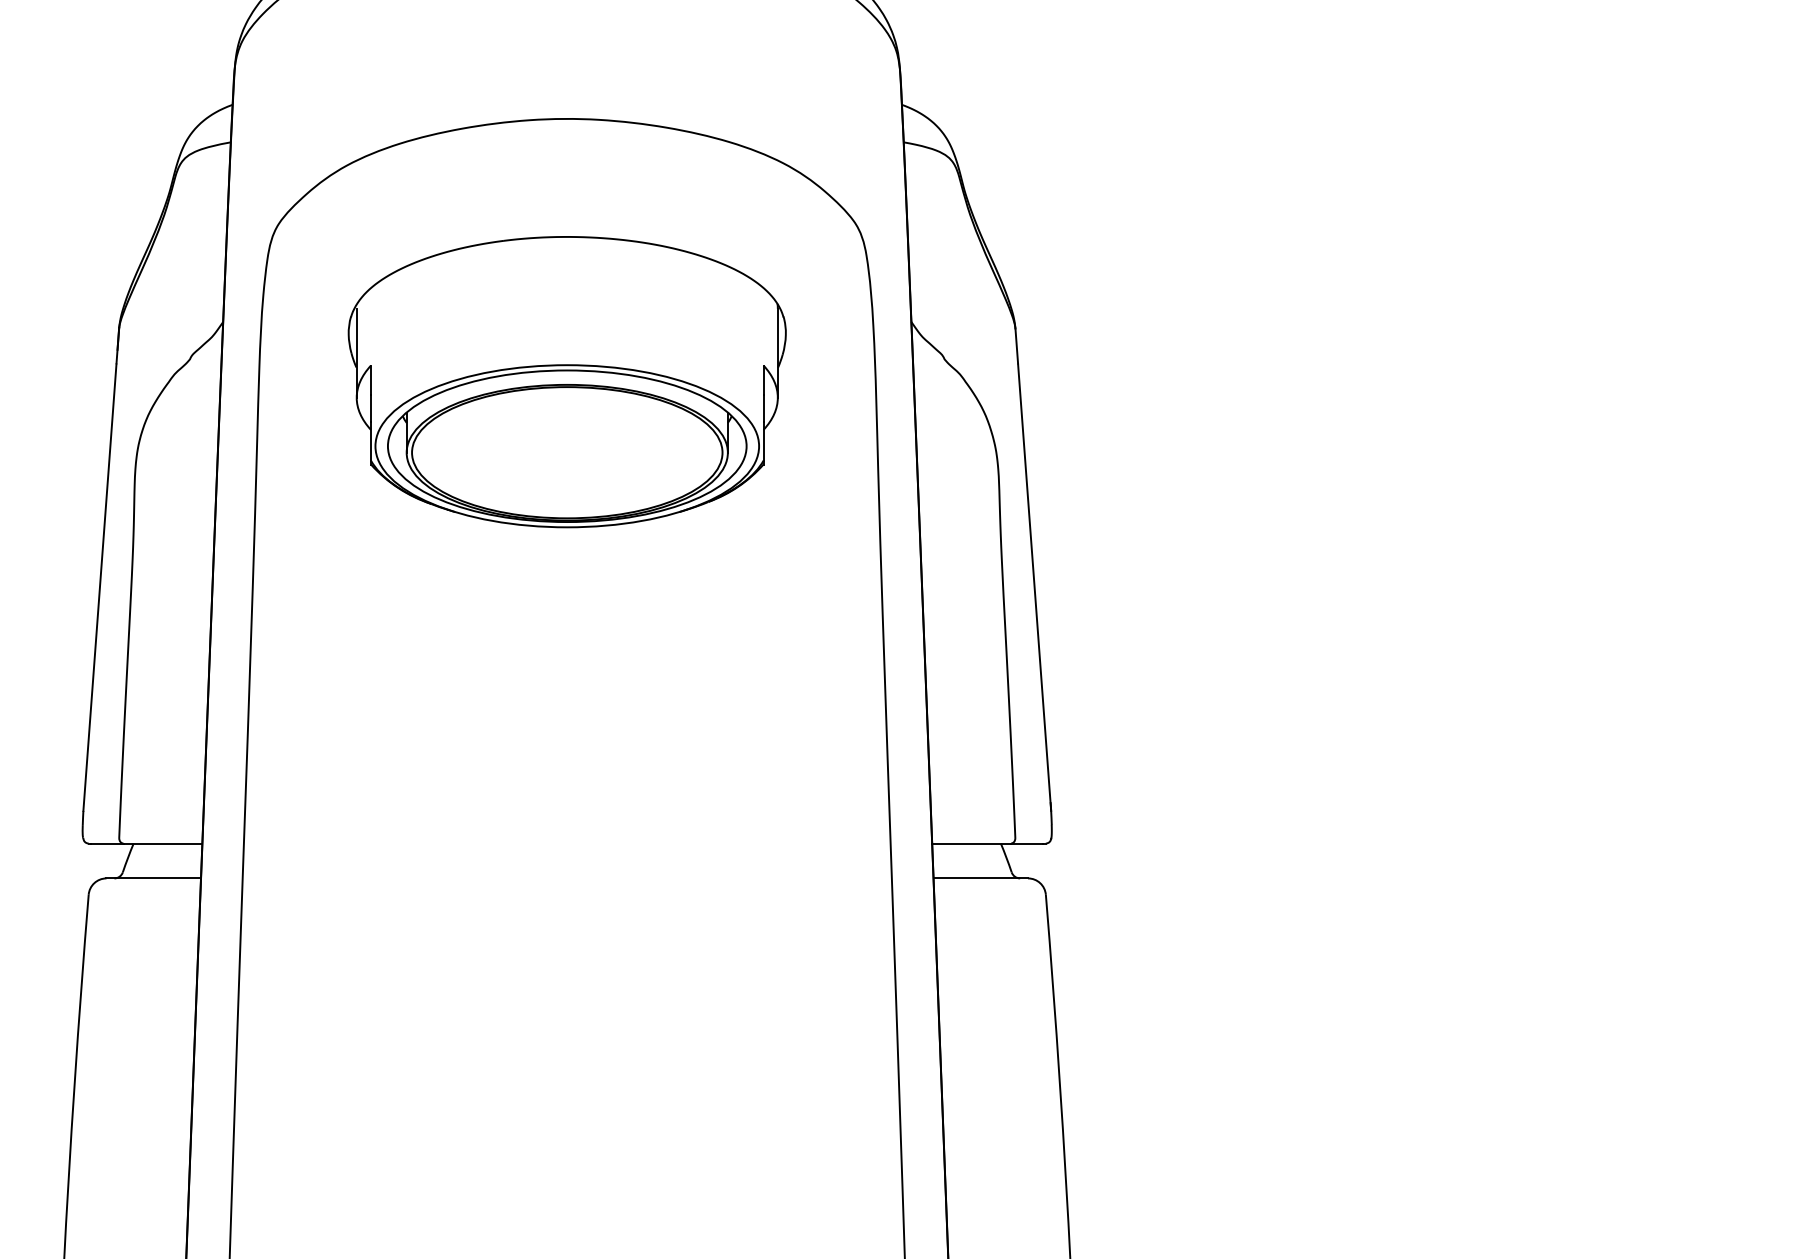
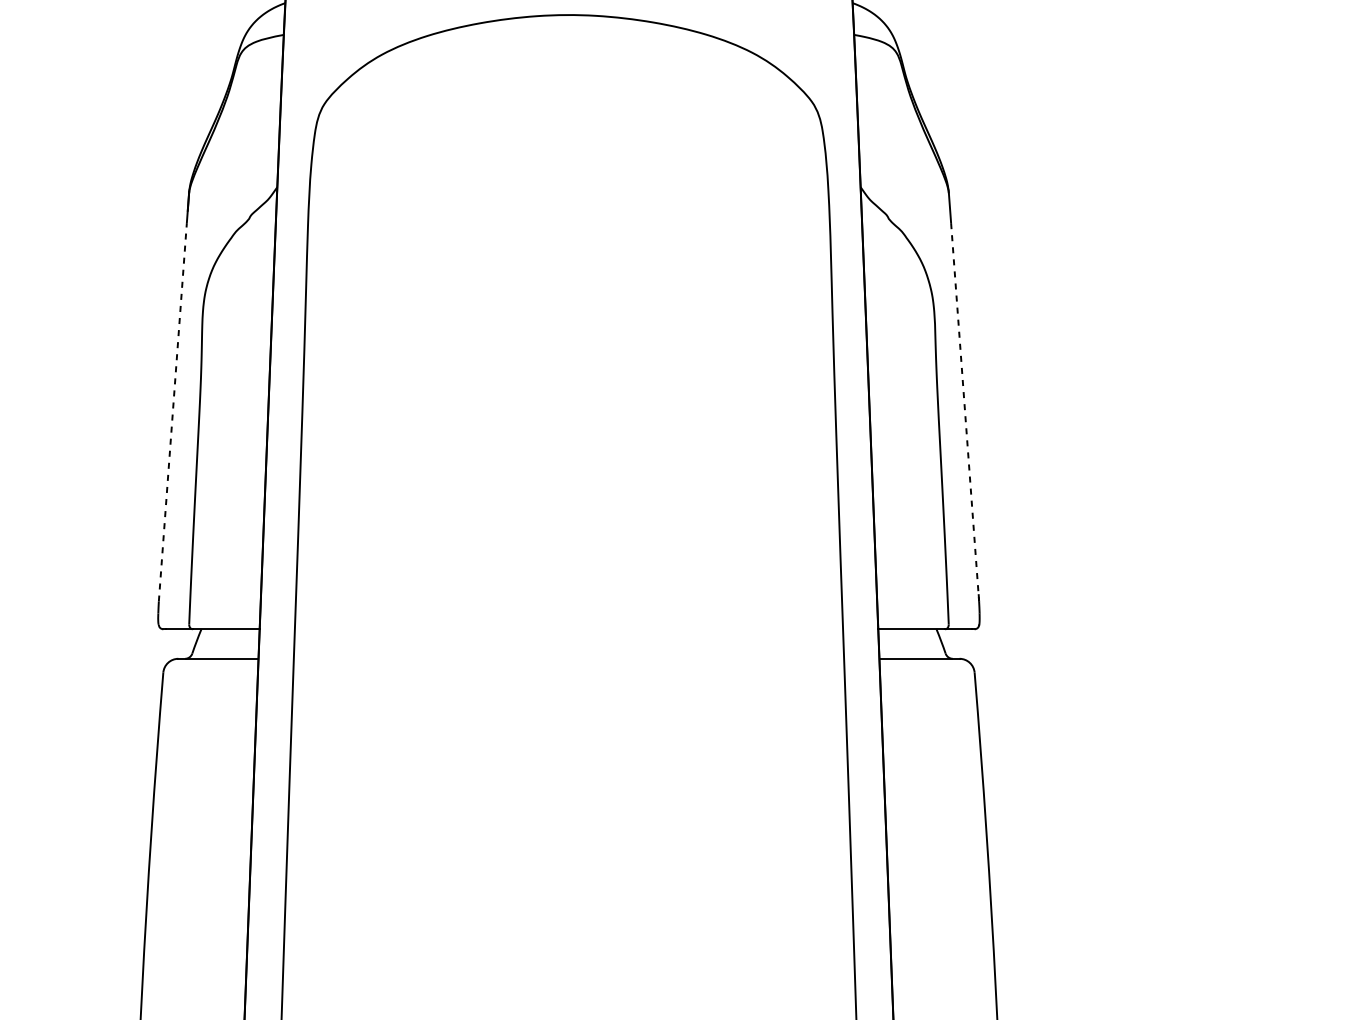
part: (566, 382) -> (568, 238), removed
line: (99, 587) -> (172, 412), solid -> dashed
line: (1034, 587) -> (964, 412), solid -> dashed

